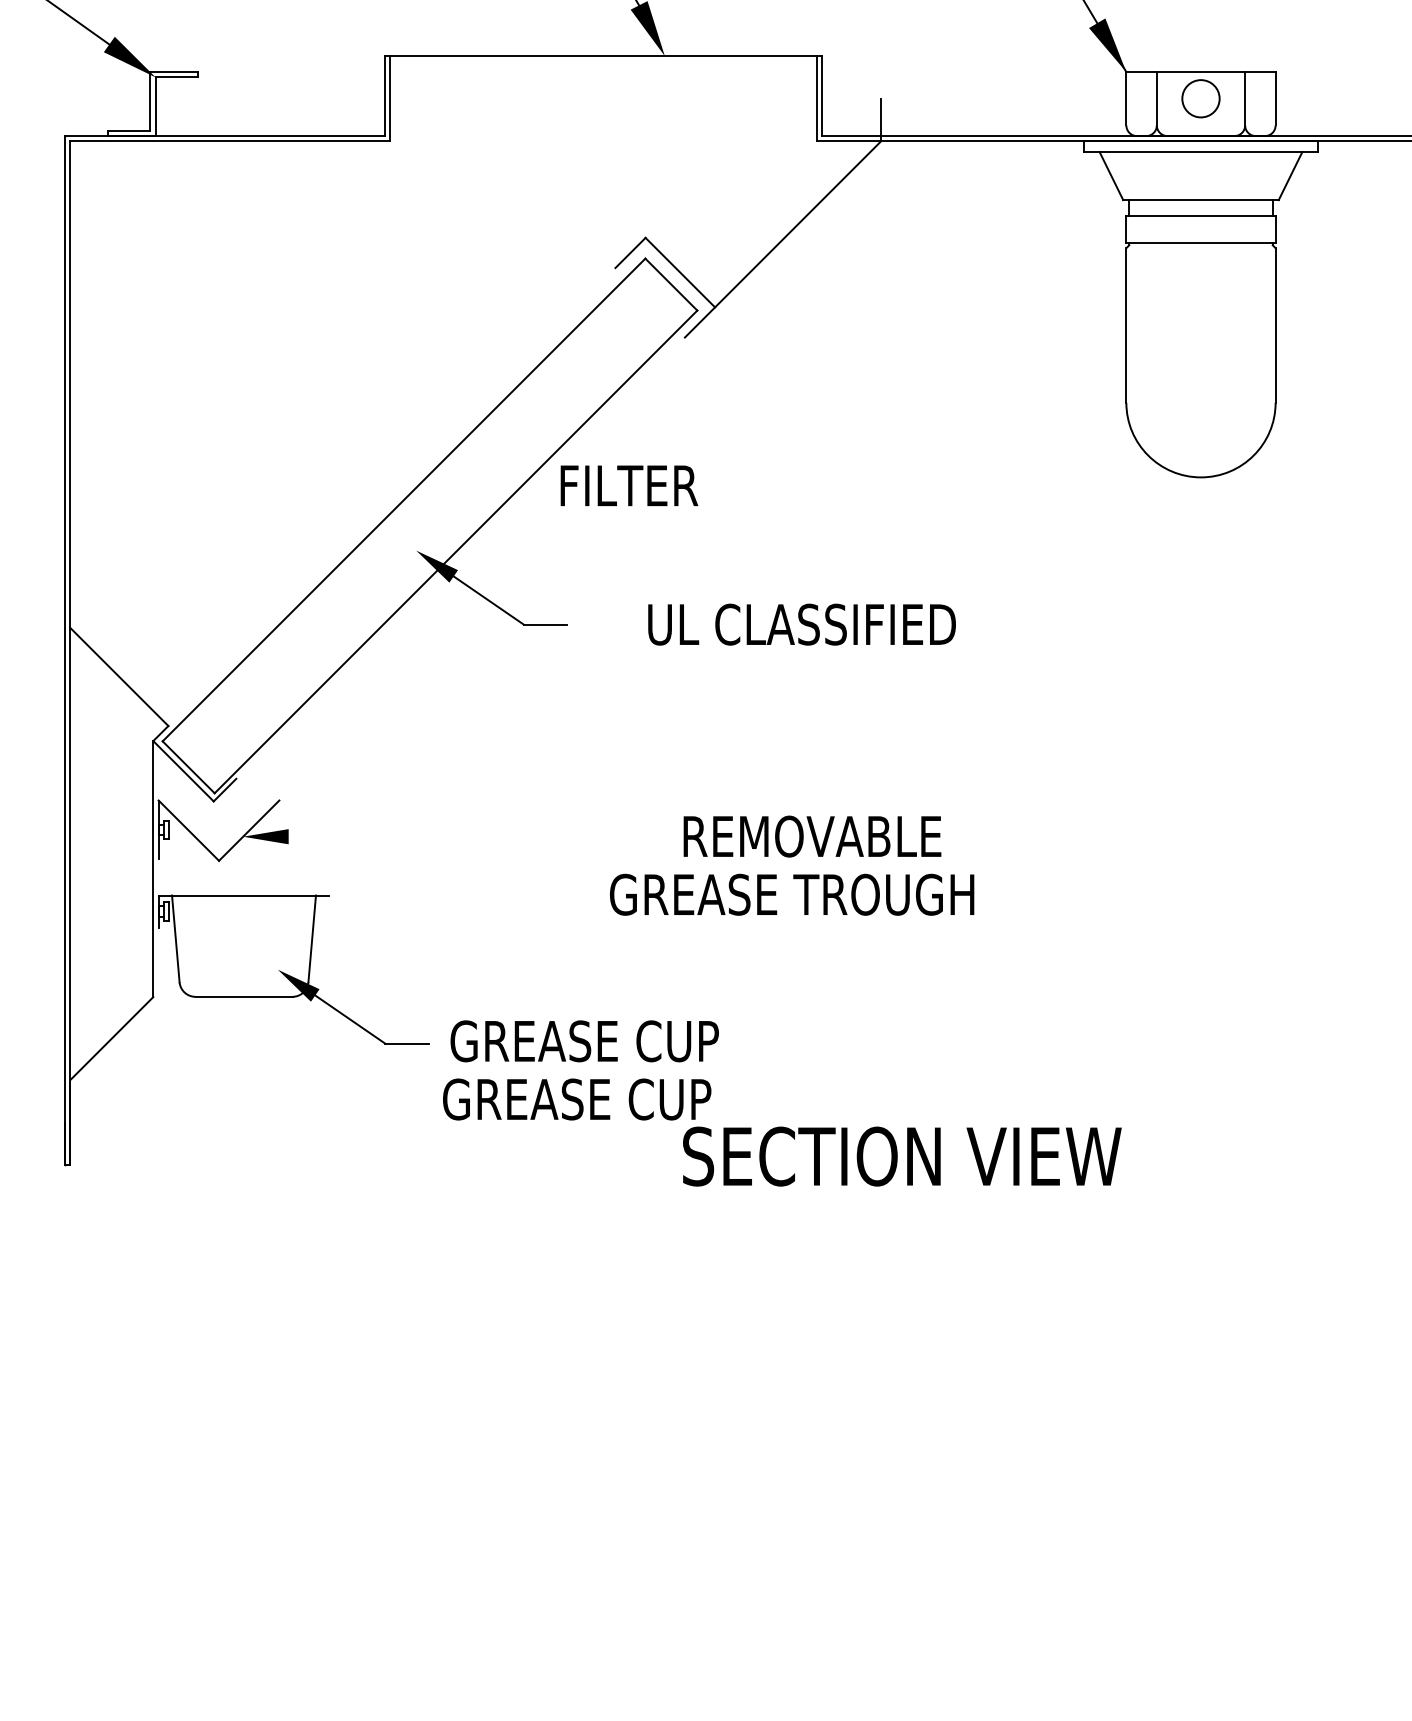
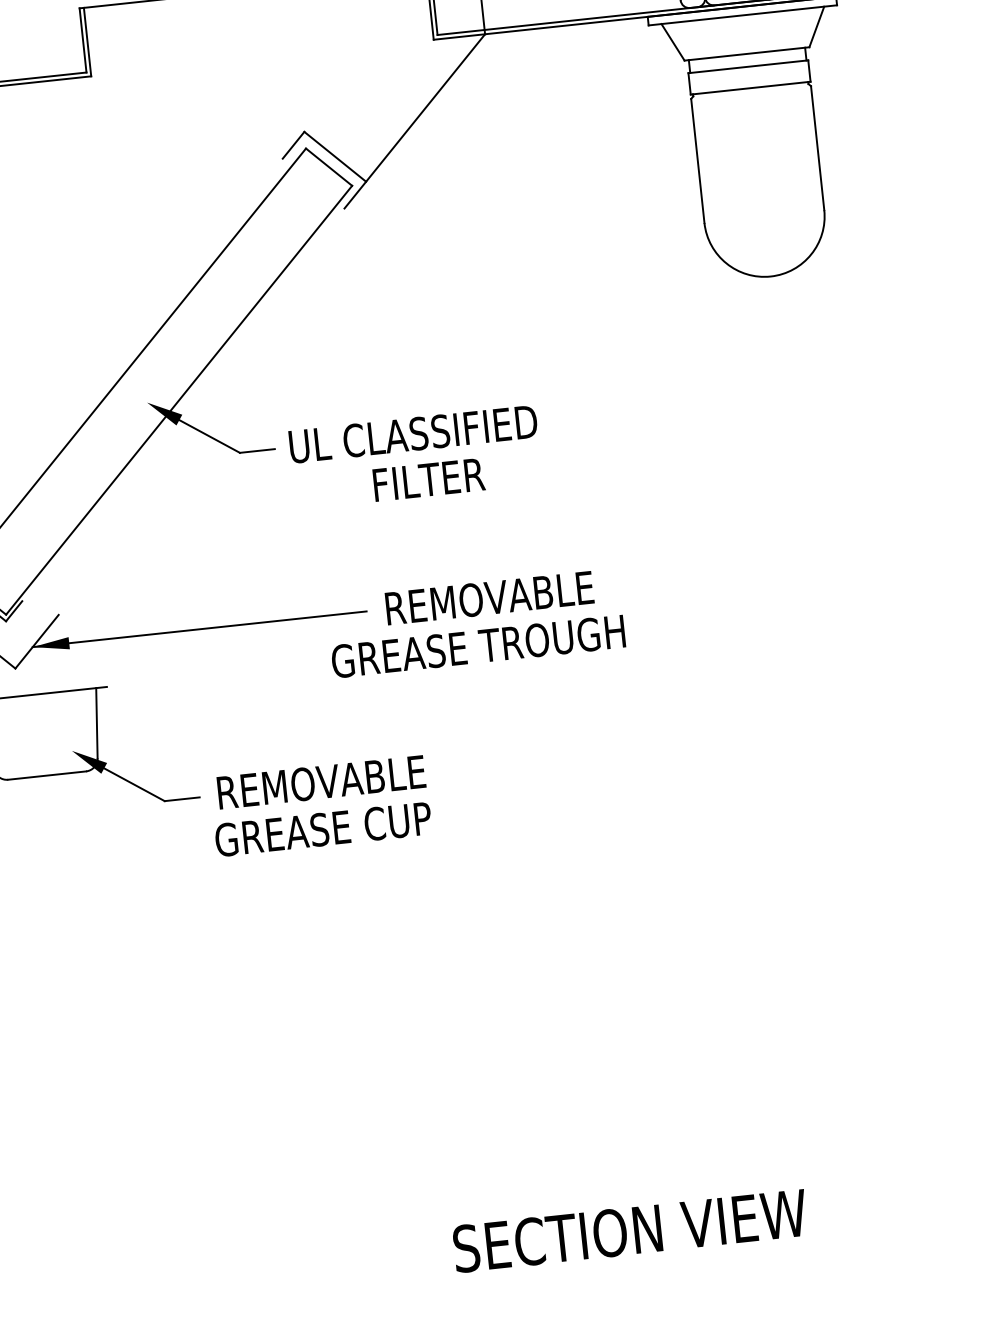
text: (629, 485) -> (429, 479), moved
text: (801, 624) -> (412, 434), moved
line: (451, 836) -> (199, 629), added
text: (584, 1041) -> (324, 782), GREASE CUP -> REMOVABLE
text: (902, 1156) -> (630, 1230), moved

